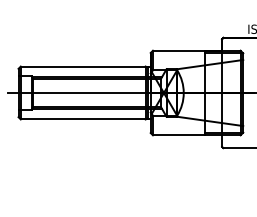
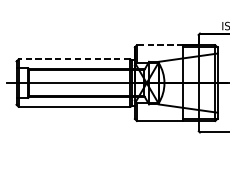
line: (178, 50) -> (159, 45), solid -> dashed
line: (82, 66) -> (73, 59), solid -> dashed

